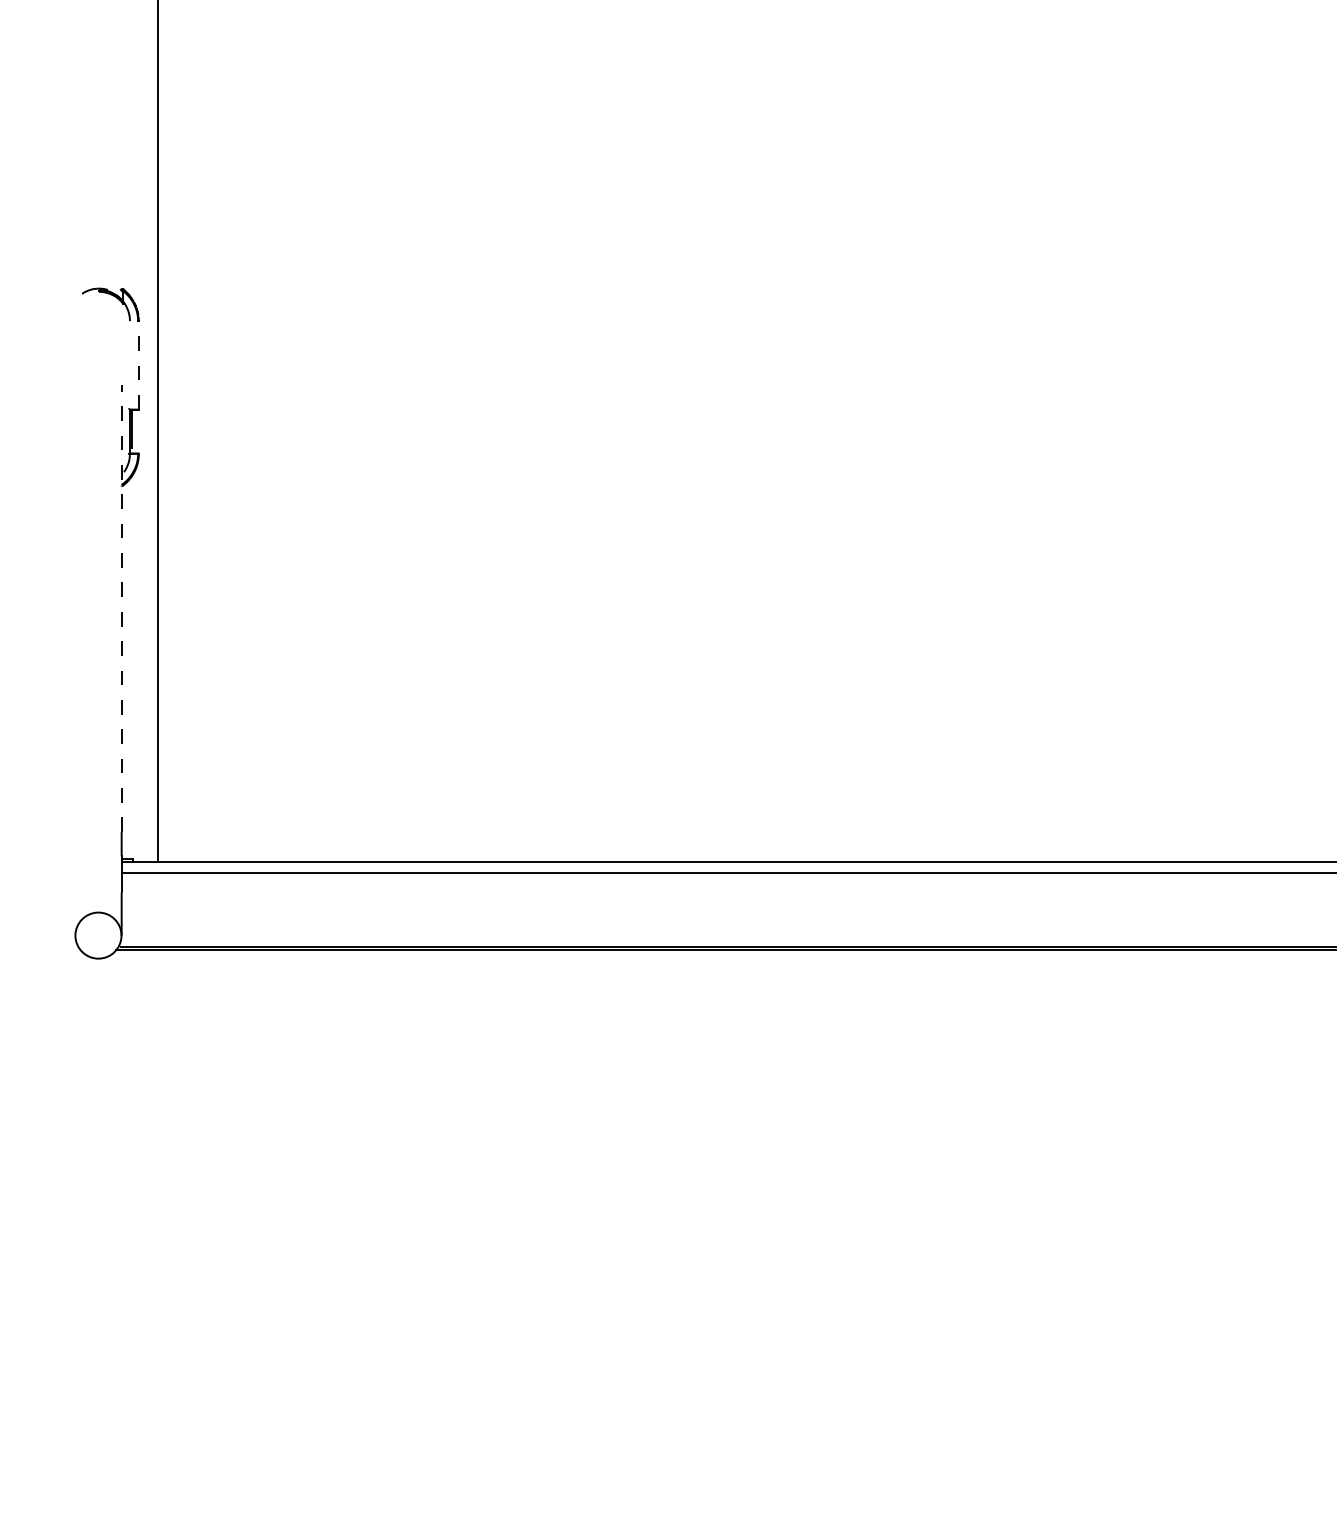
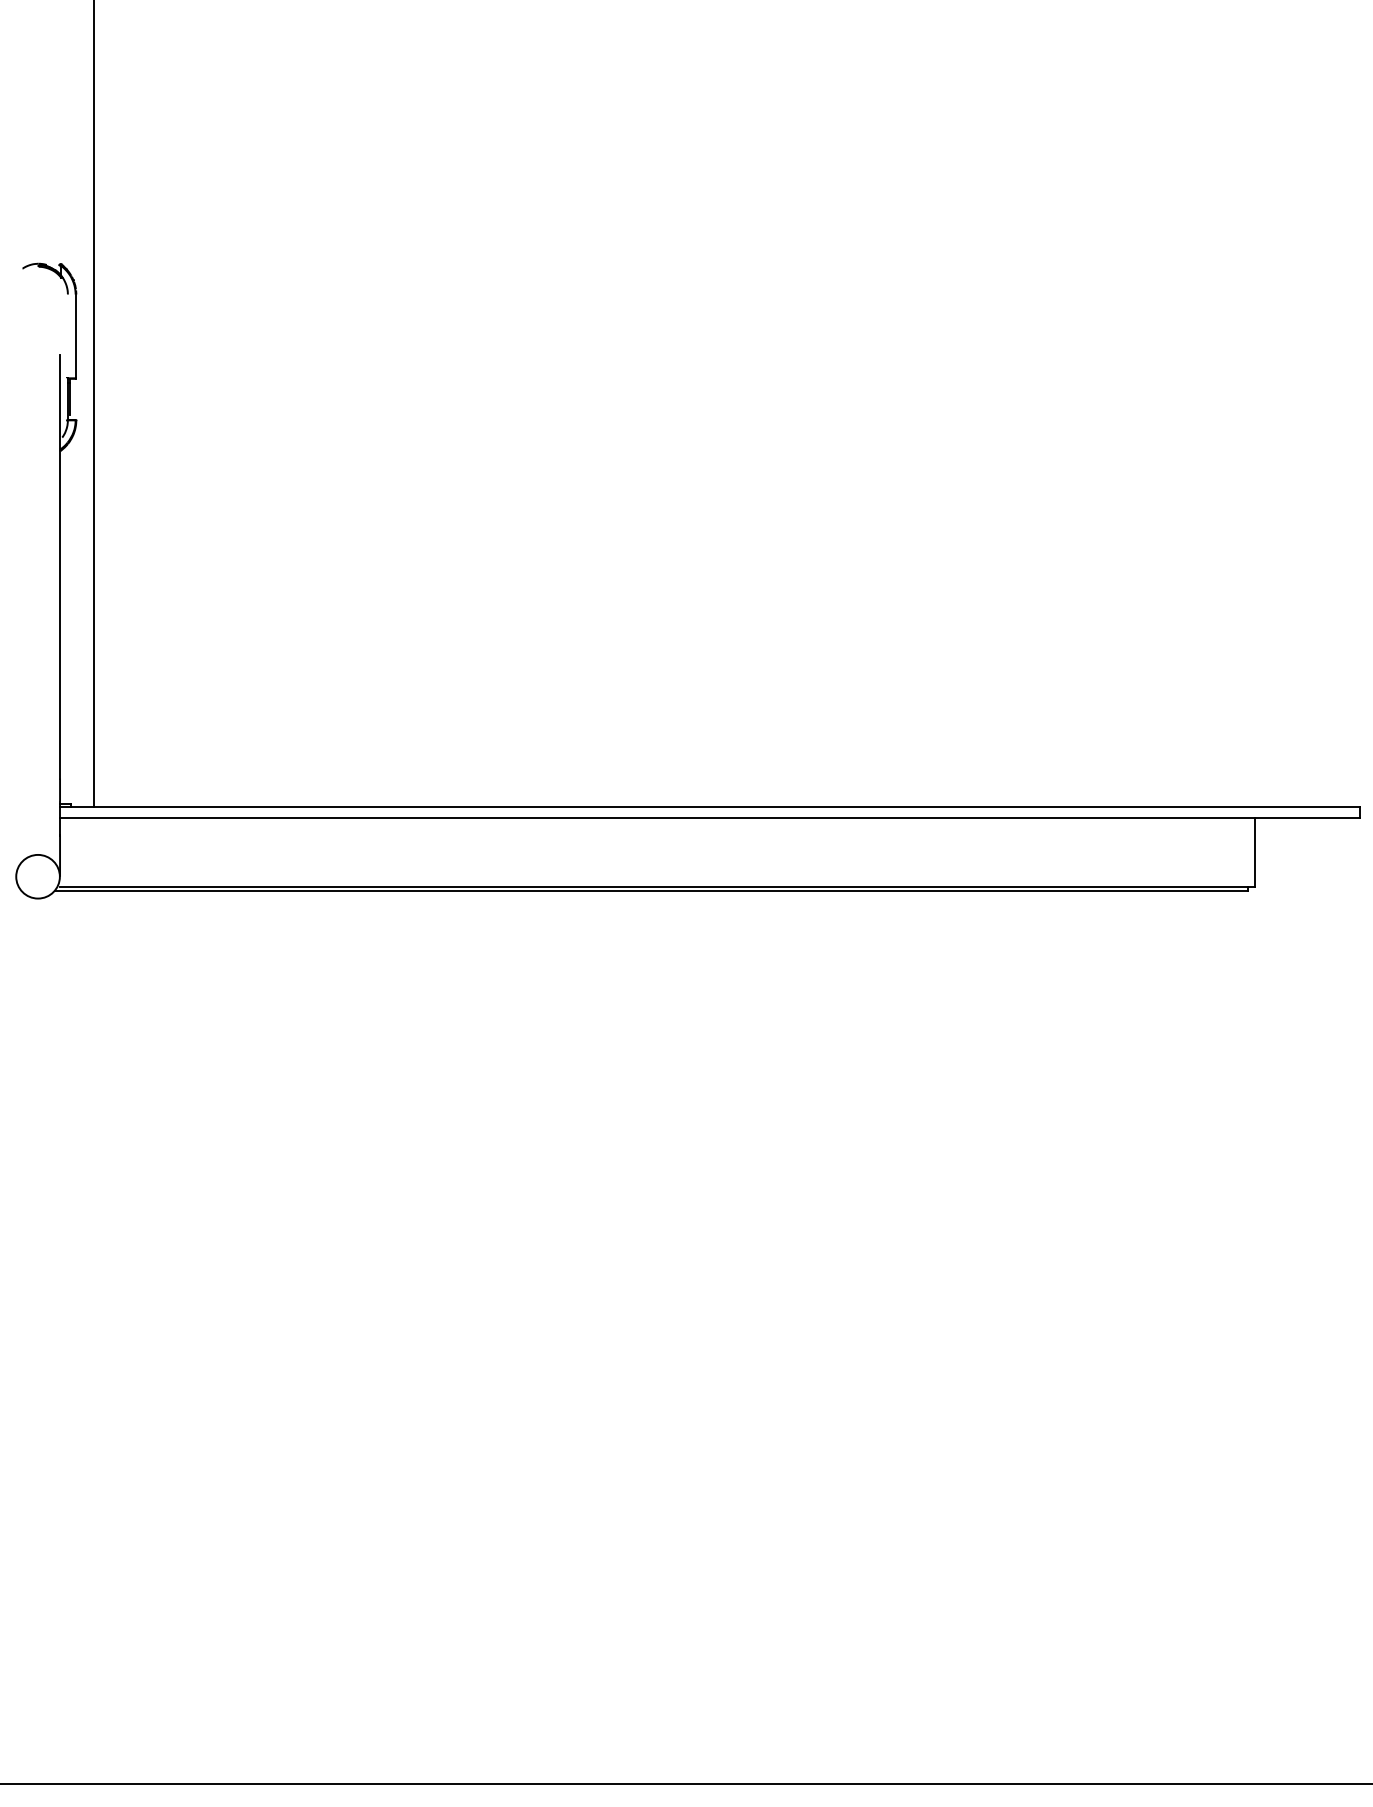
line: (139, 365) -> (76, 336), dashed -> solid
line: (122, 608) -> (60, 566), dashed -> solid

